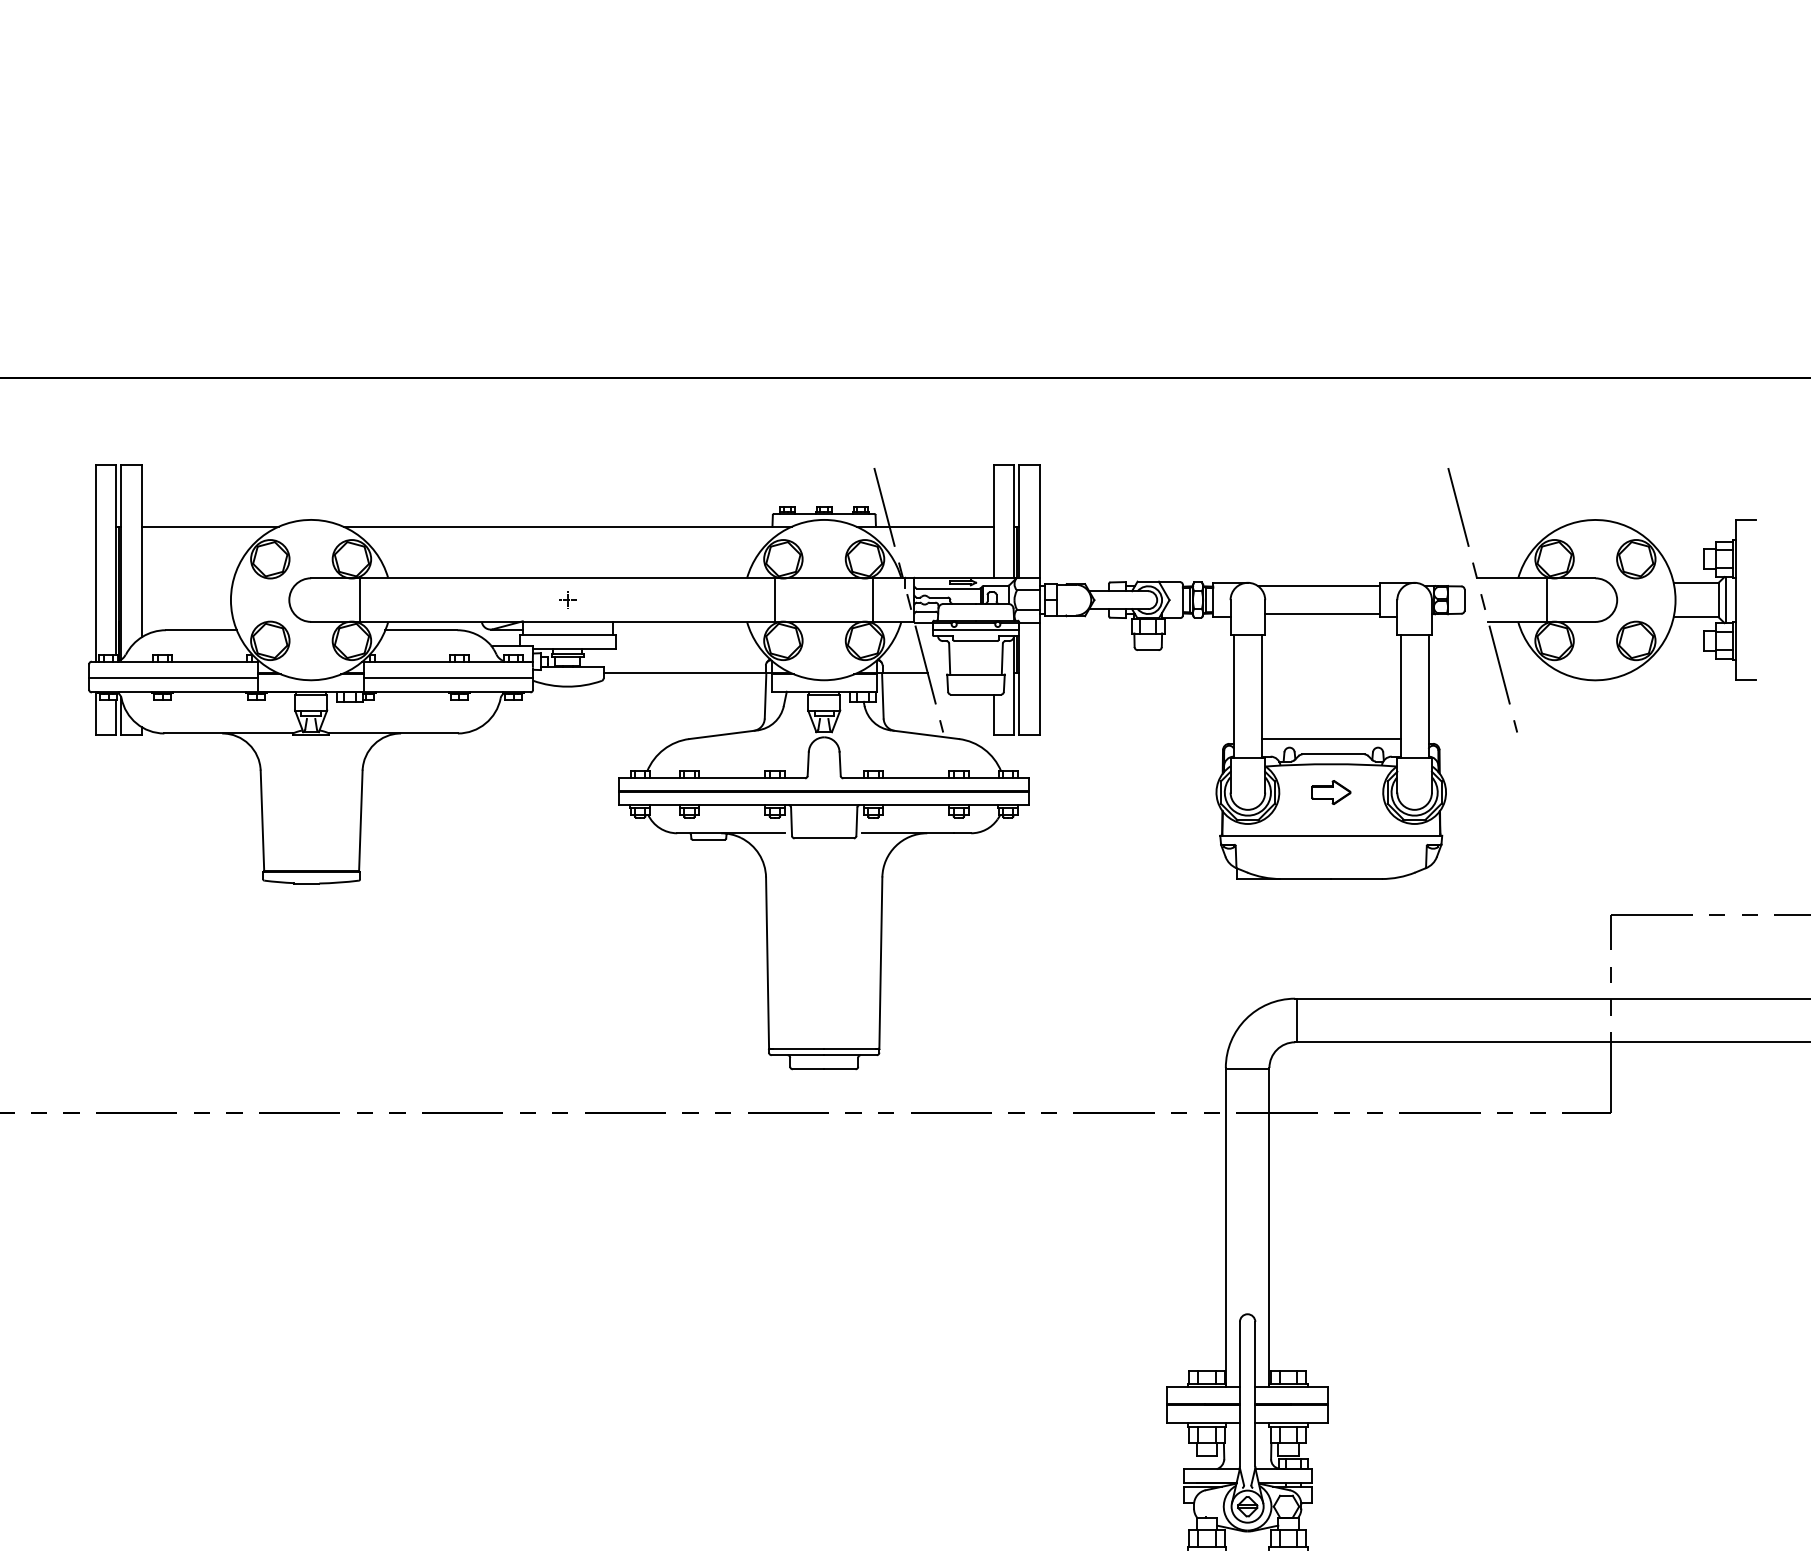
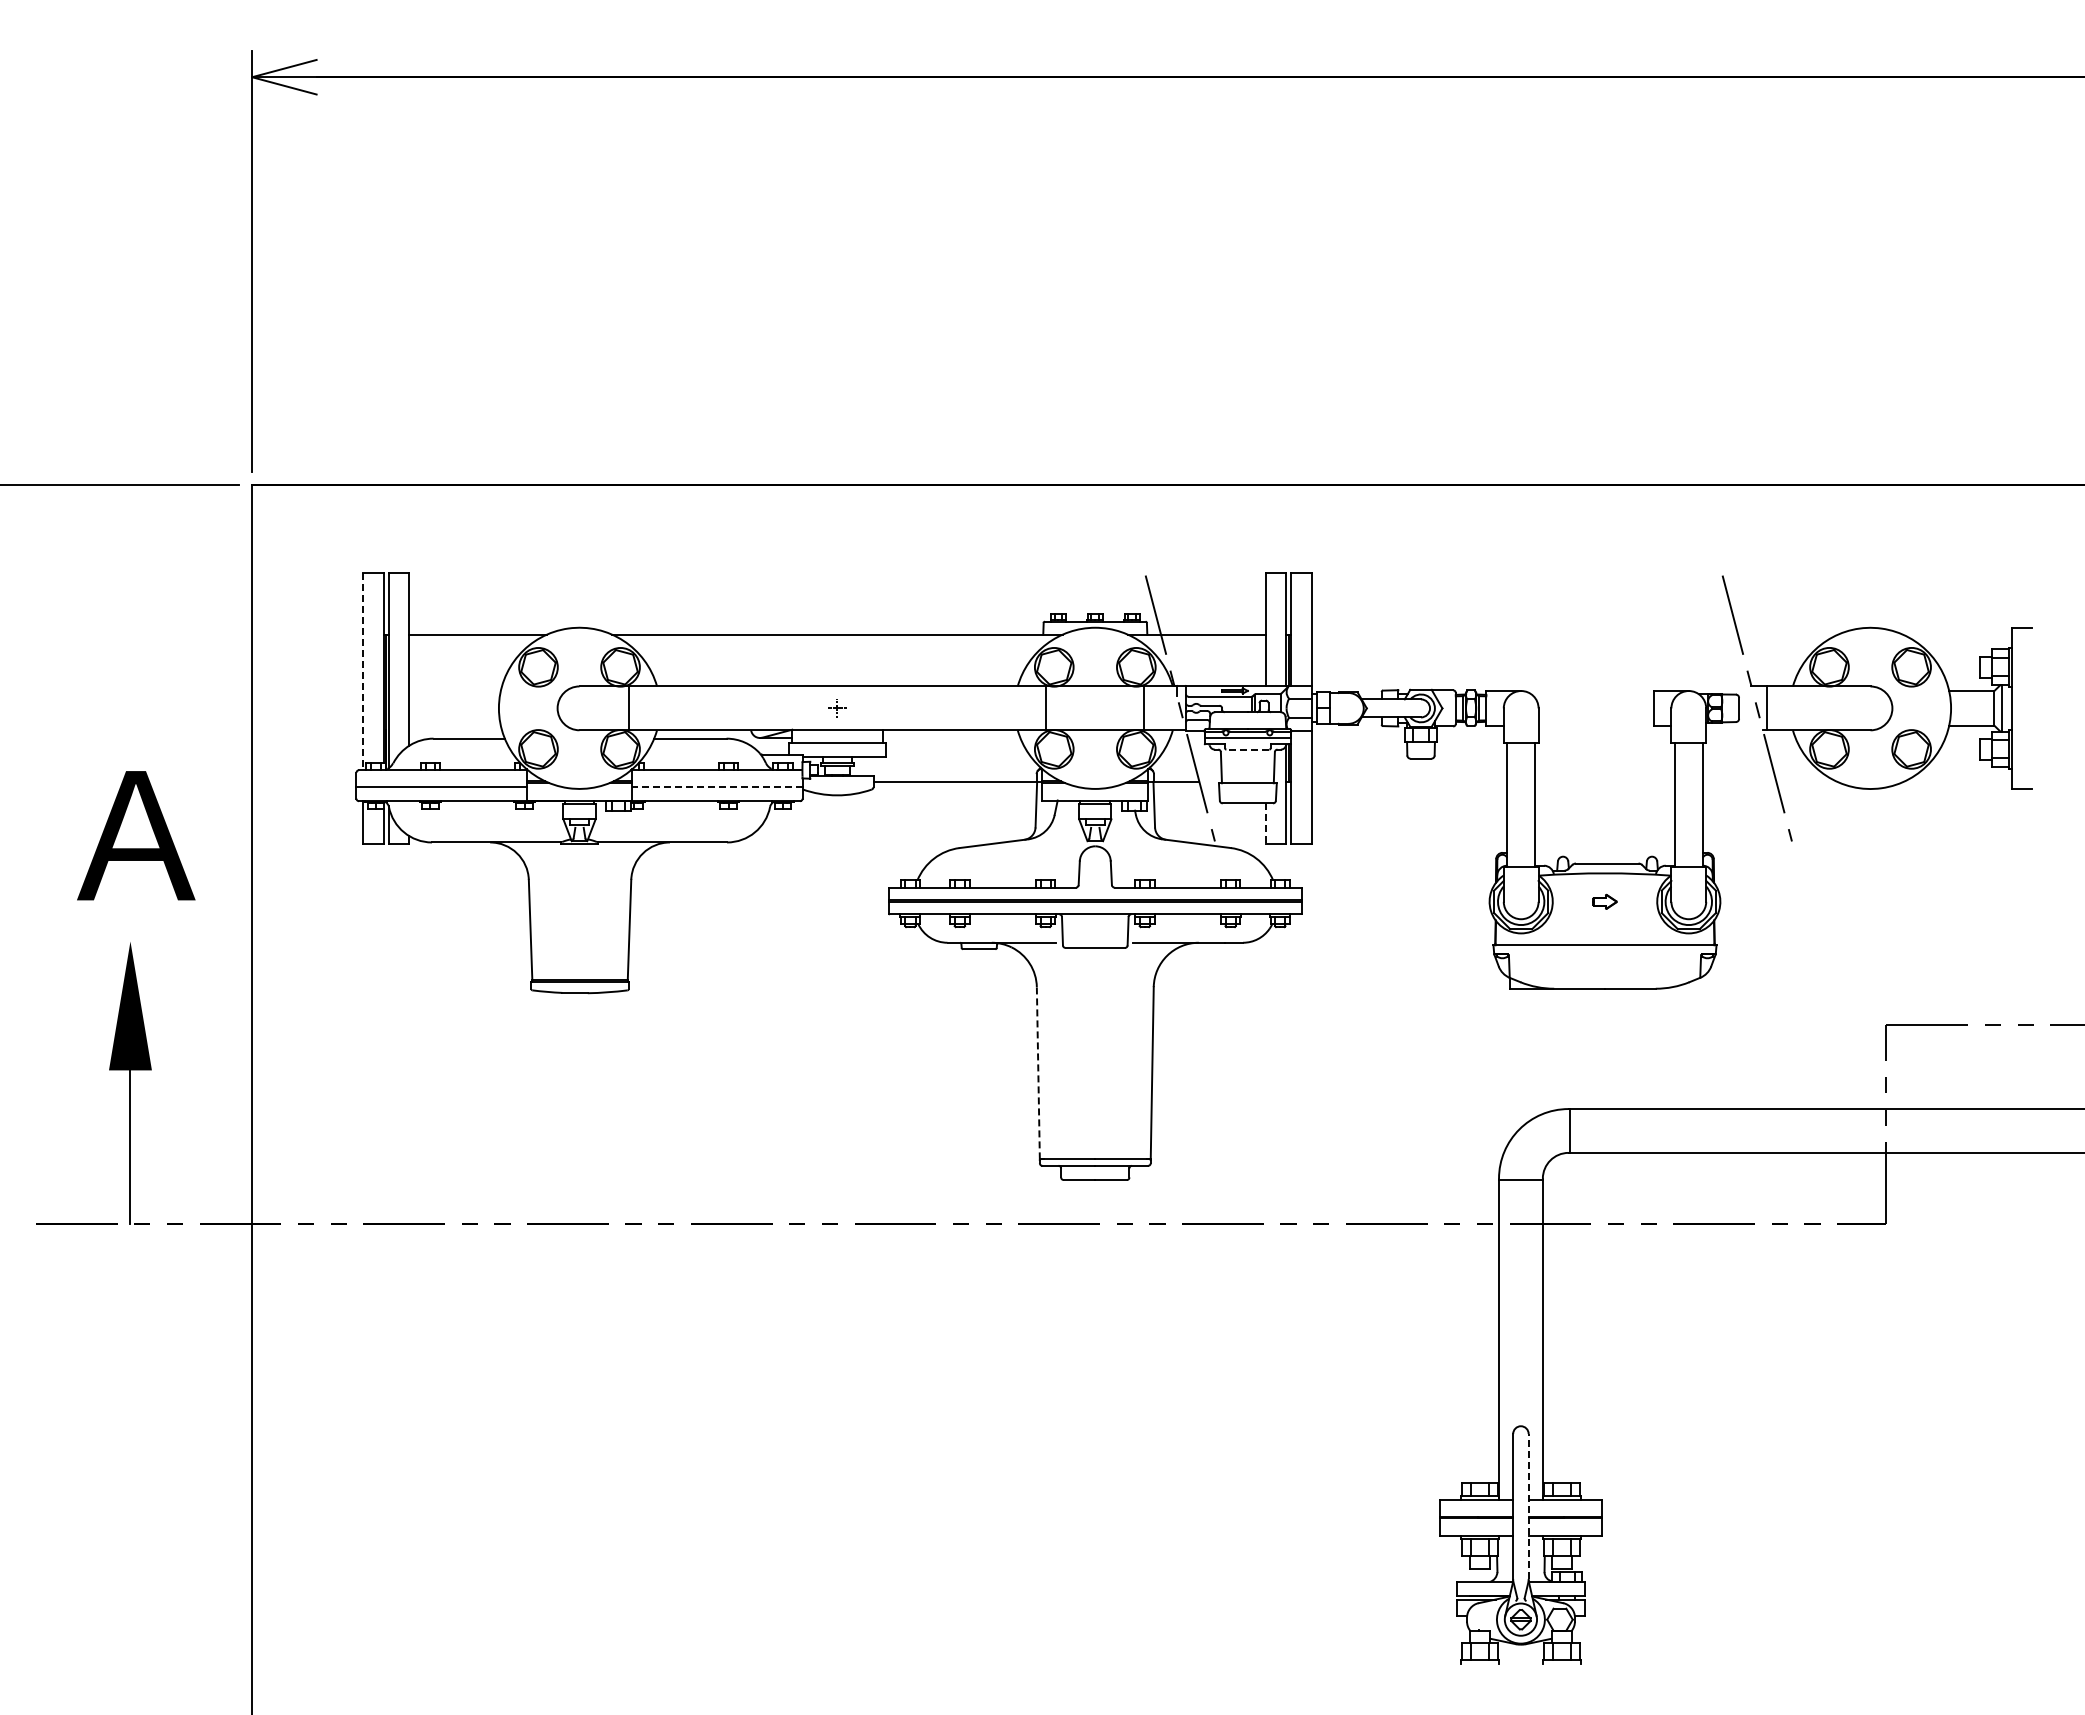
line: (95, 563) -> (362, 671), solid -> dashed
line: (1318, 586) -> (1592, 694), removed
line: (1546, 600) -> (1767, 708), moved
line: (1322, 614) -> (1596, 722), removed
line: (975, 641) -> (1247, 749), solid -> dashed
line: (448, 678) -> (717, 787), solid -> dashed
line: (993, 715) -> (1265, 824), solid -> dashed
line: (1330, 739) -> (1604, 848), removed
part: (1330, 792) -> (1604, 901), size x0.6
line: (767, 962) -> (1038, 1072), solid -> dashed
line: (1255, 1393) -> (1528, 1505), solid -> dashed

